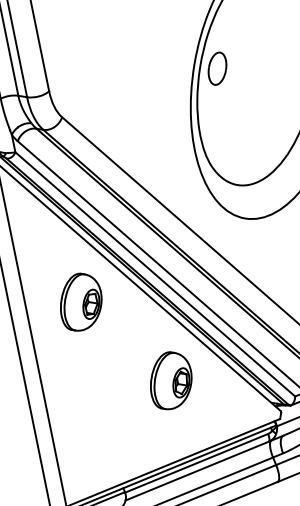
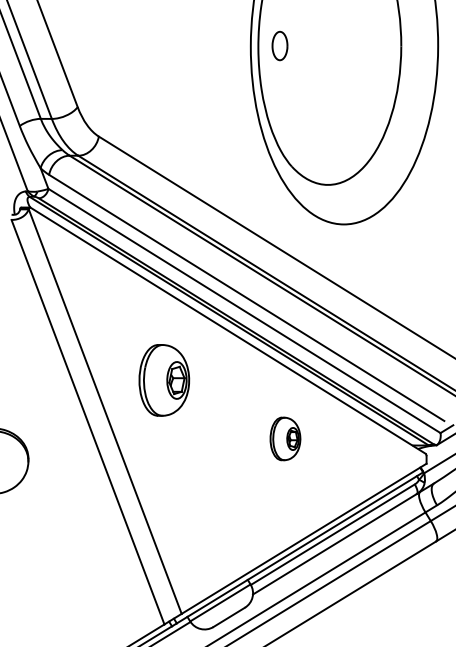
part: (217, 68) -> (279, 45), size x0.7
part: (81, 302) -> (164, 380), moved
part: (171, 380) -> (285, 438), size x0.6

